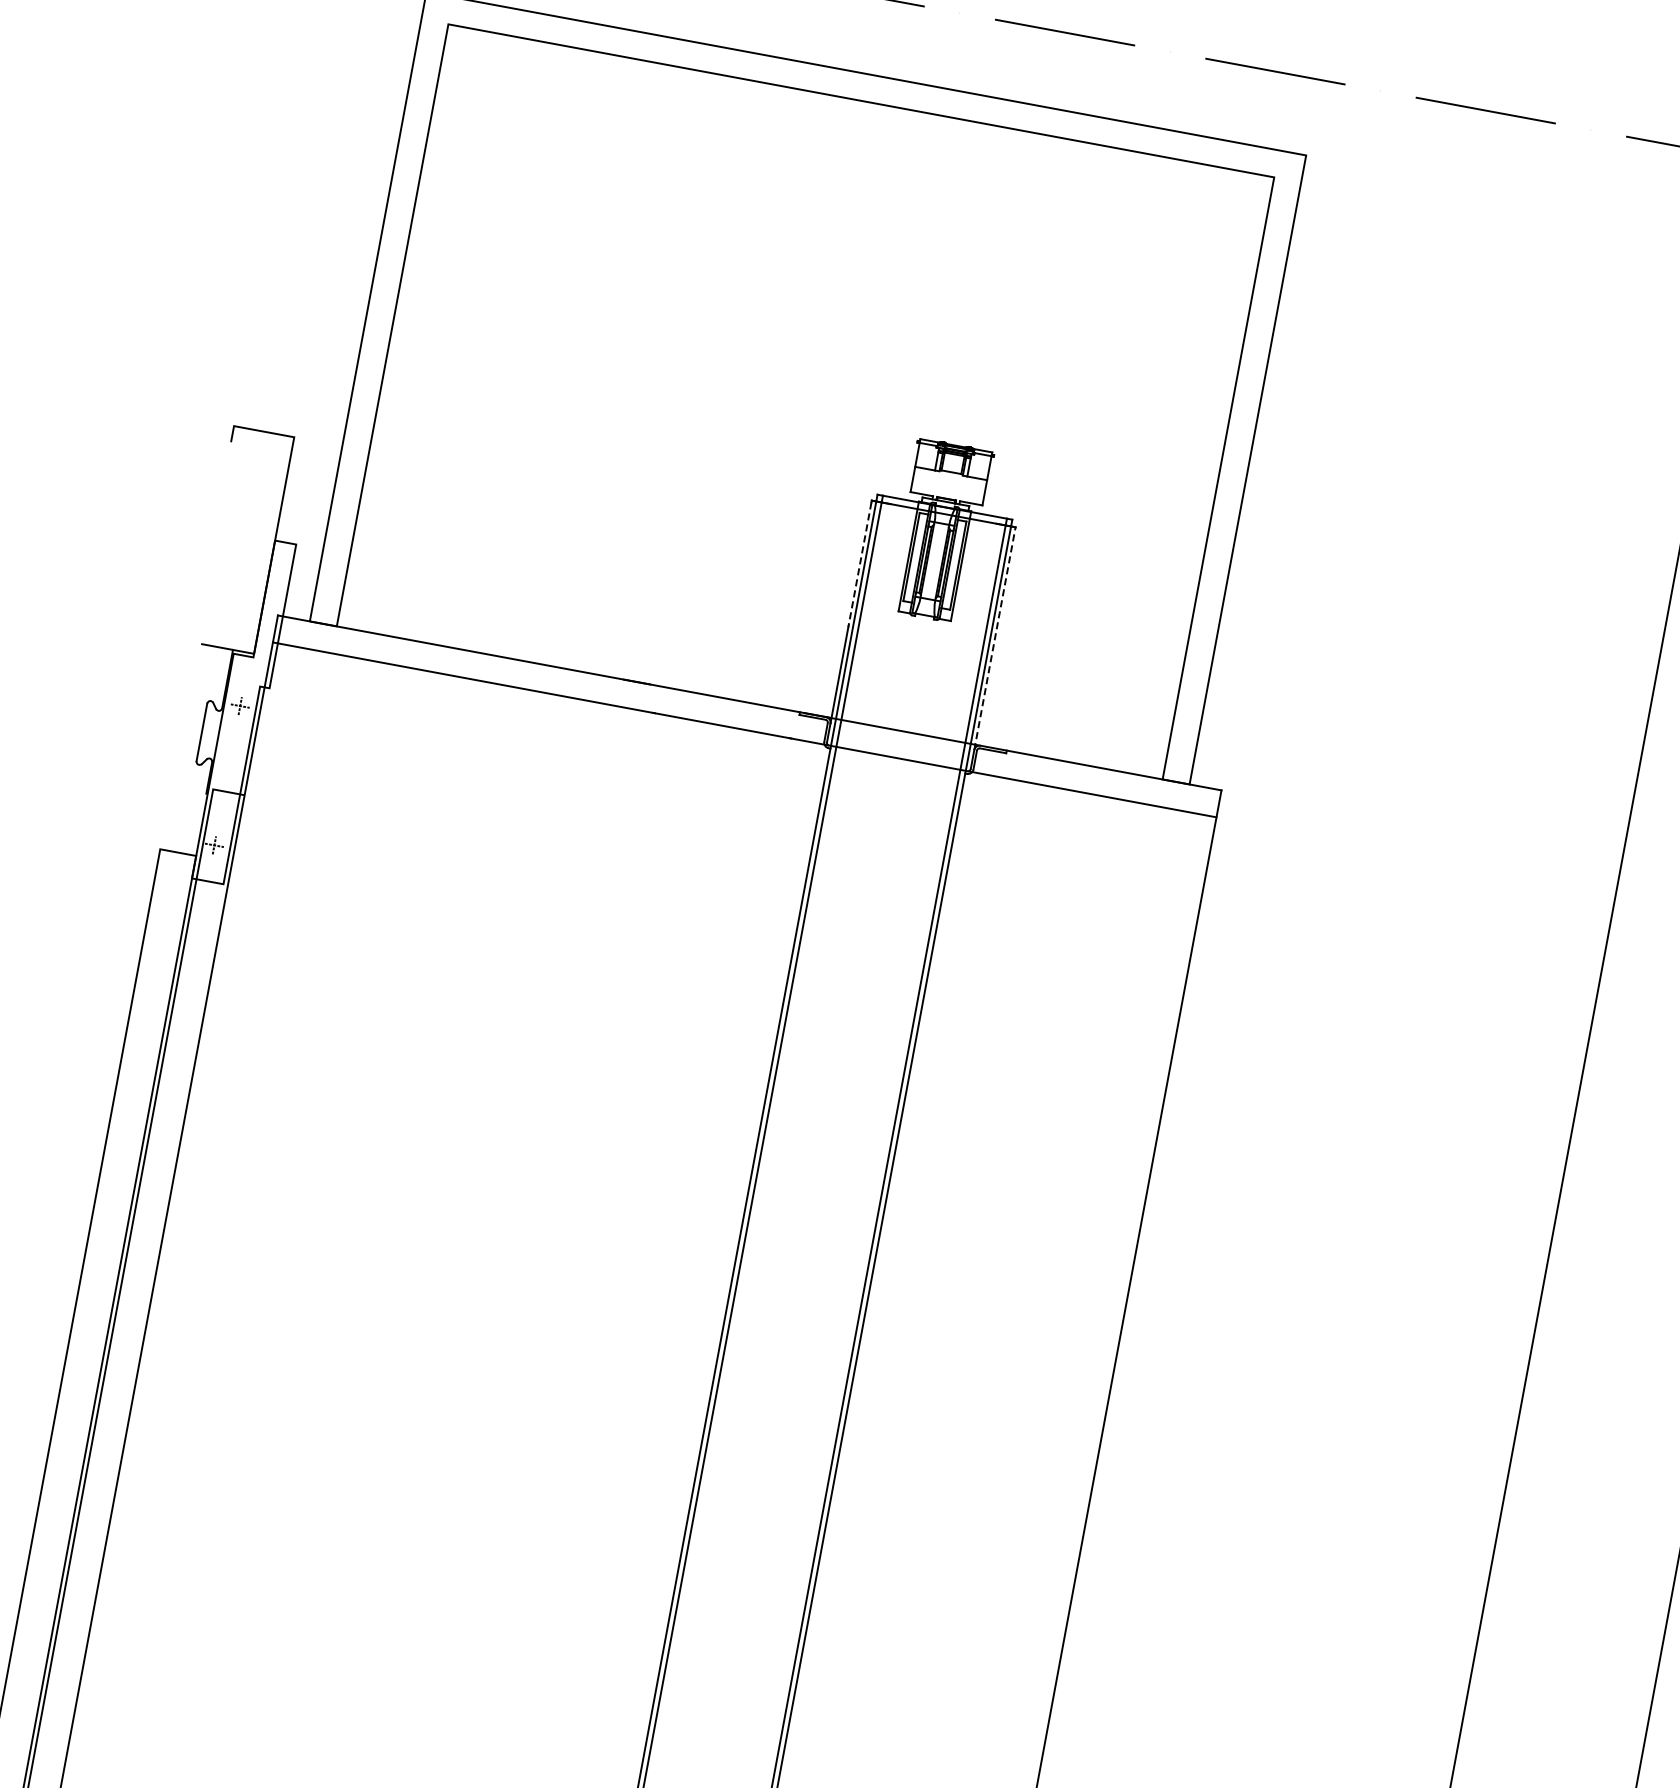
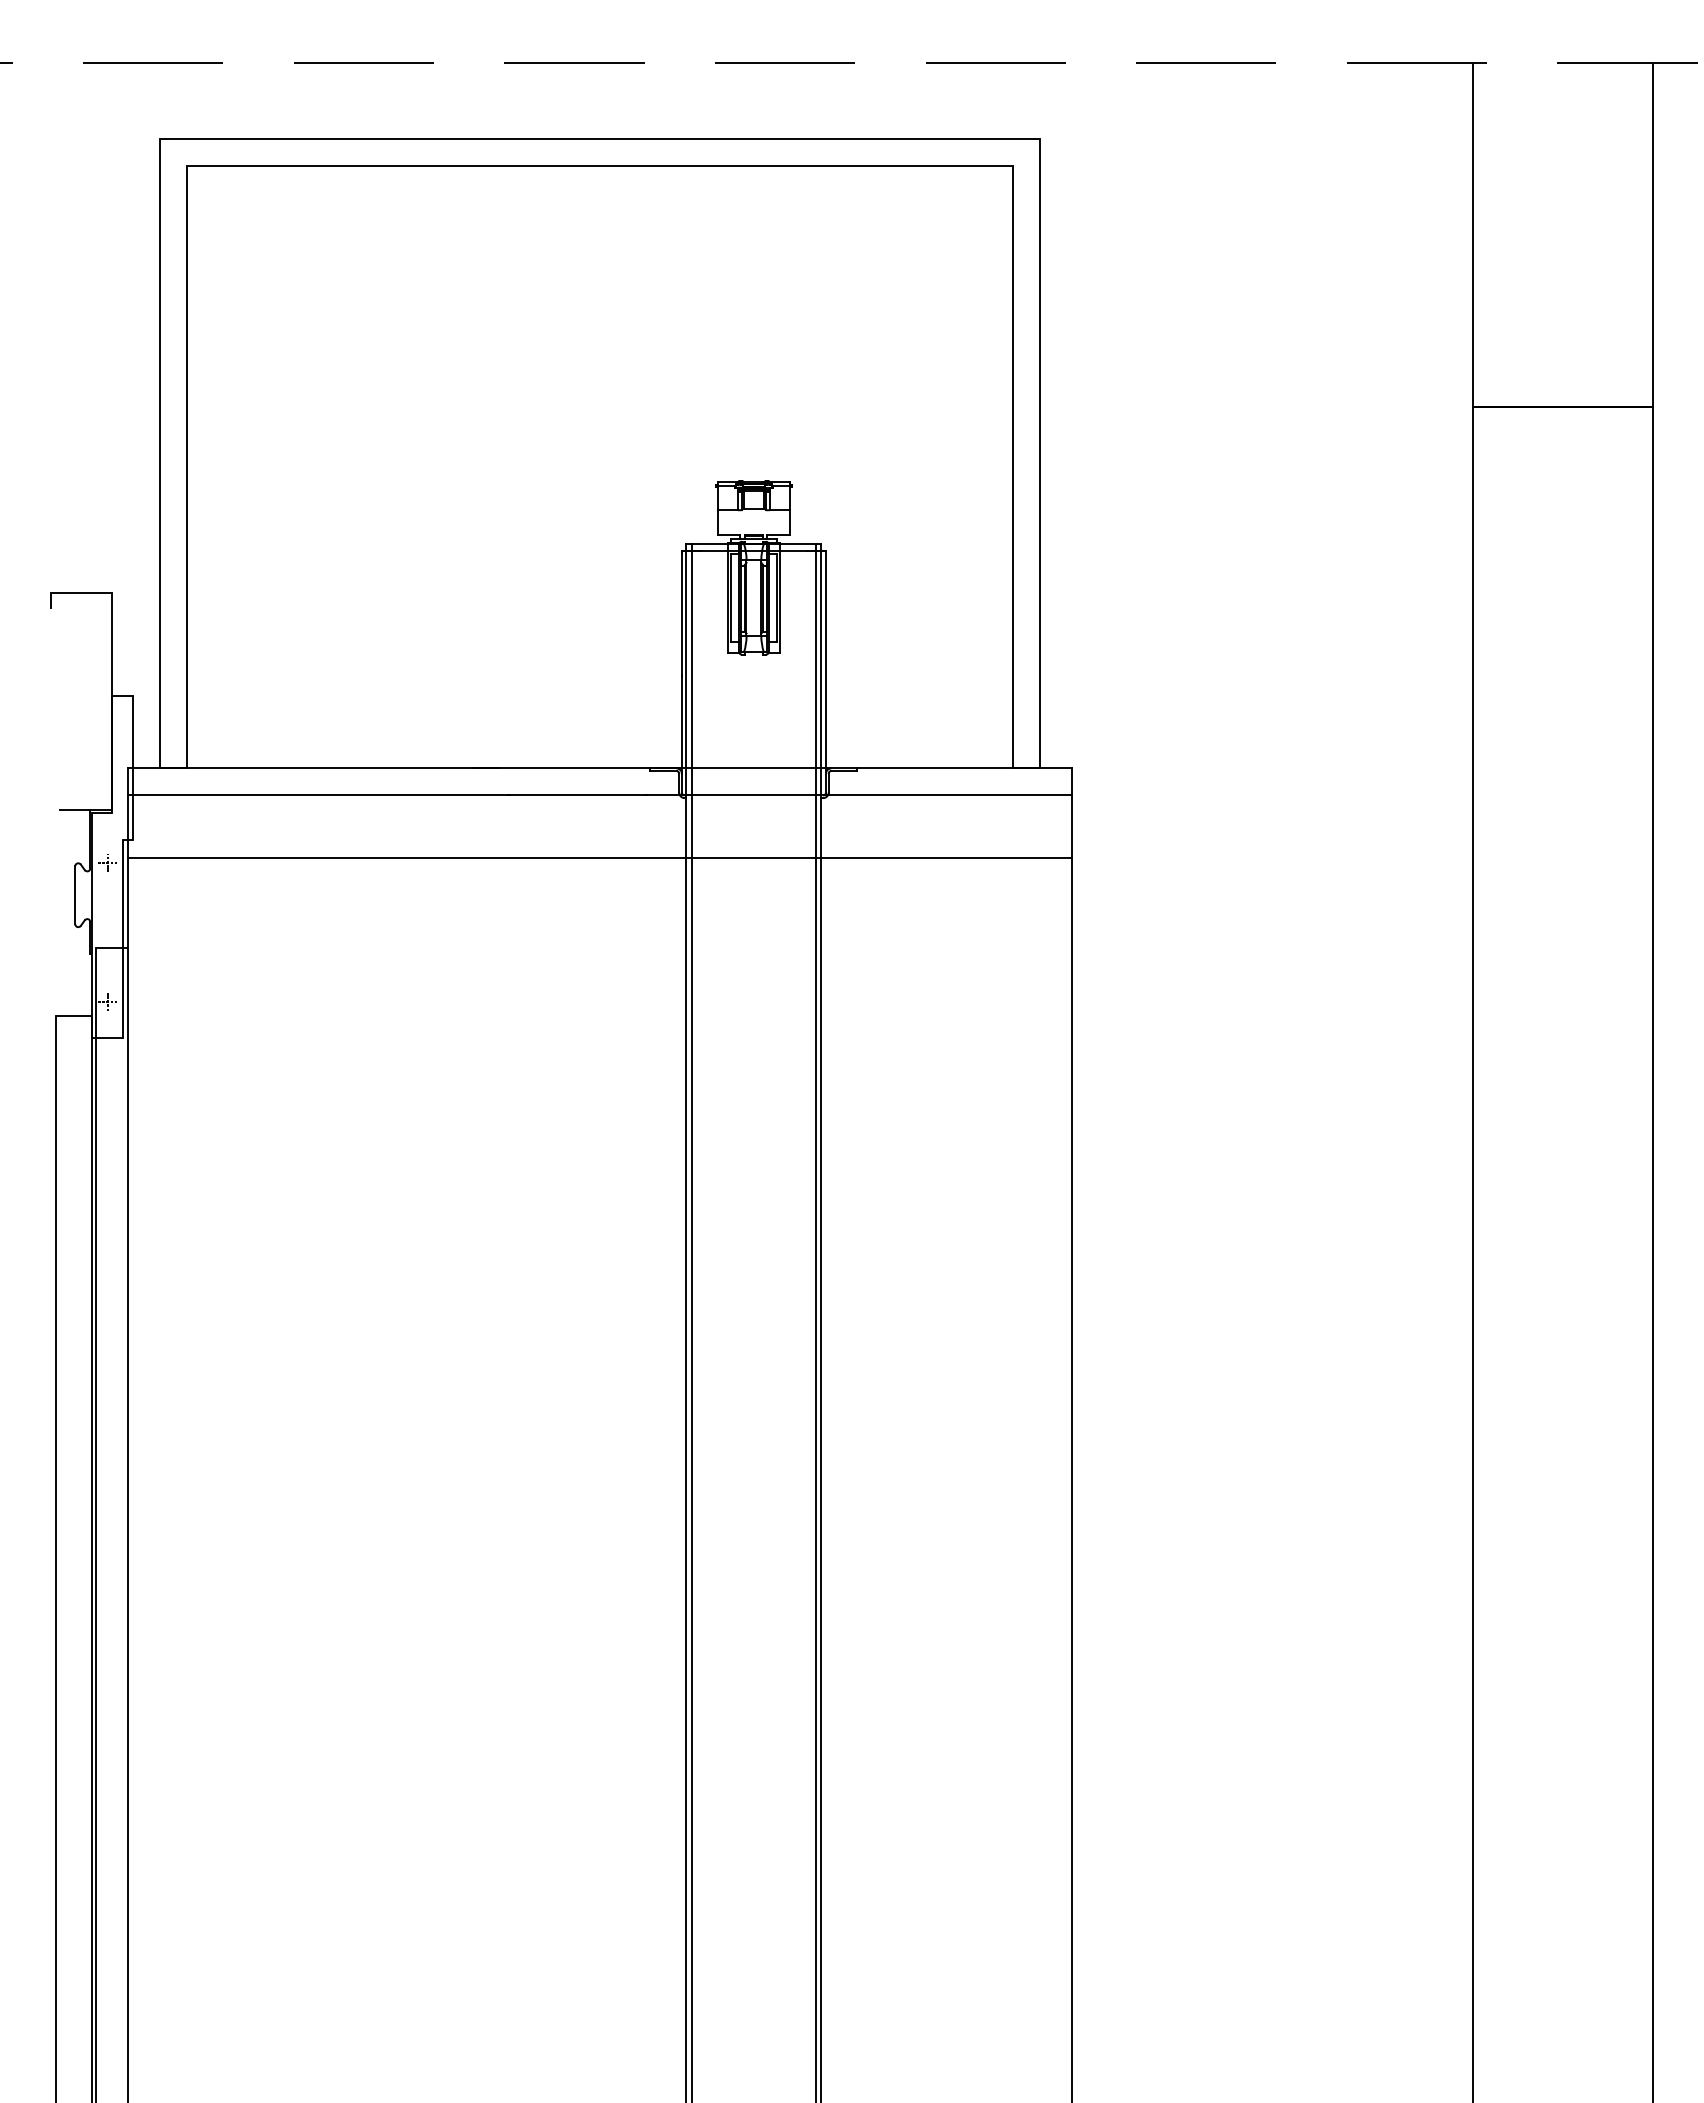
line: (859, 564) -> (681, 614), dashed -> solid
line: (994, 638) -> (825, 662), dashed -> solid
line: (732, 792) -> (599, 858), added

